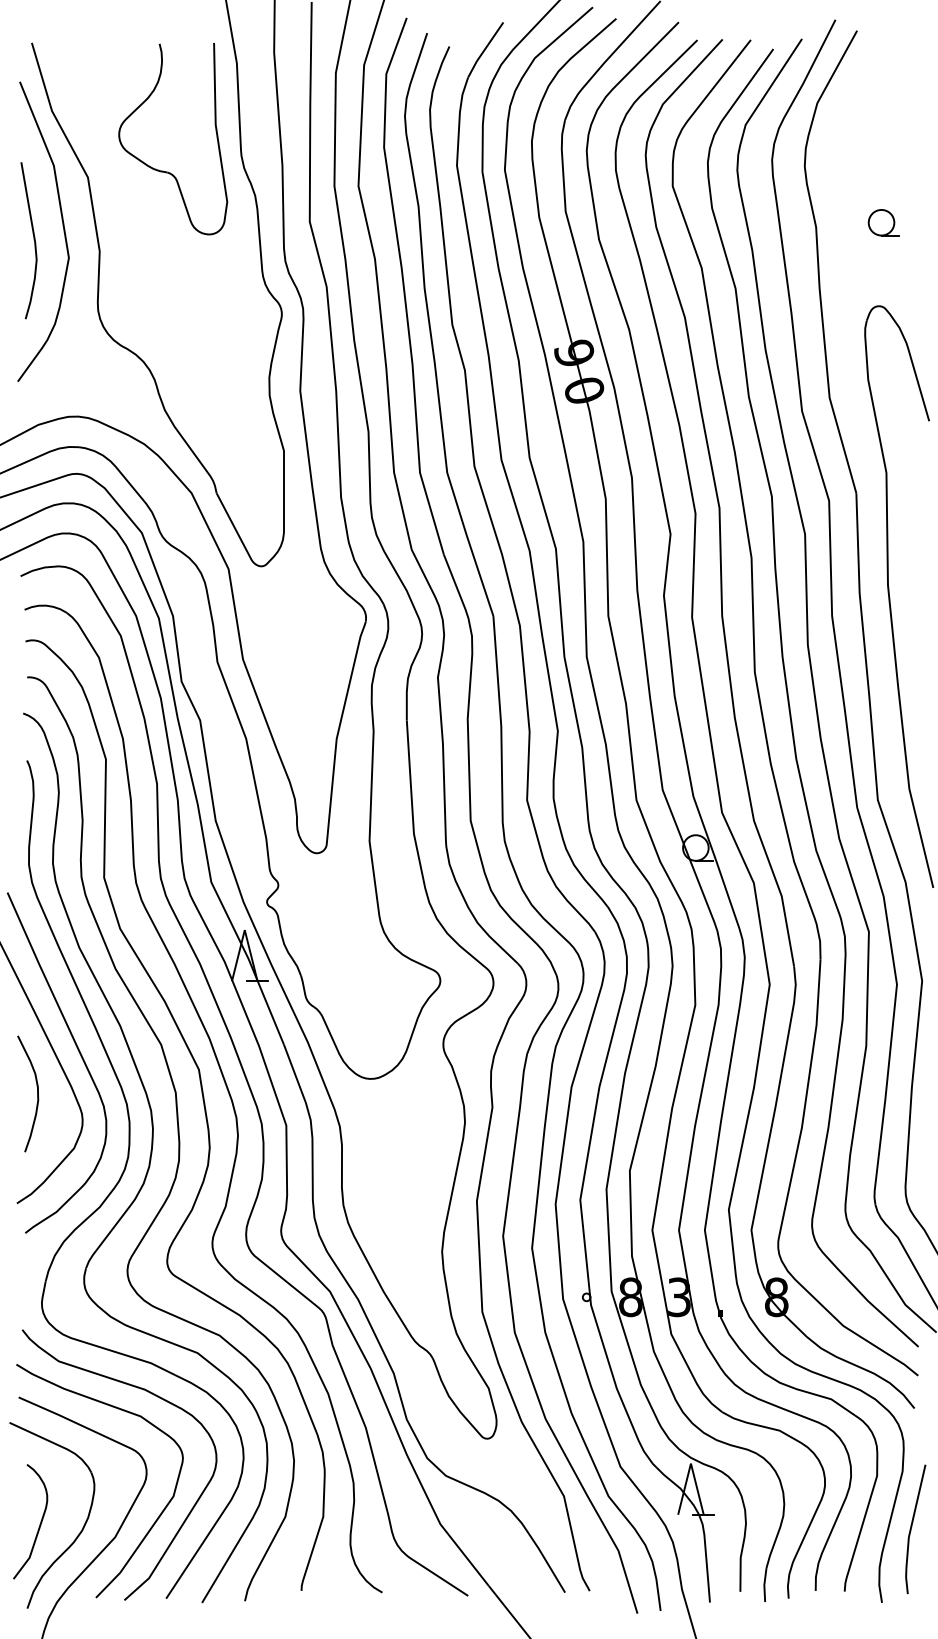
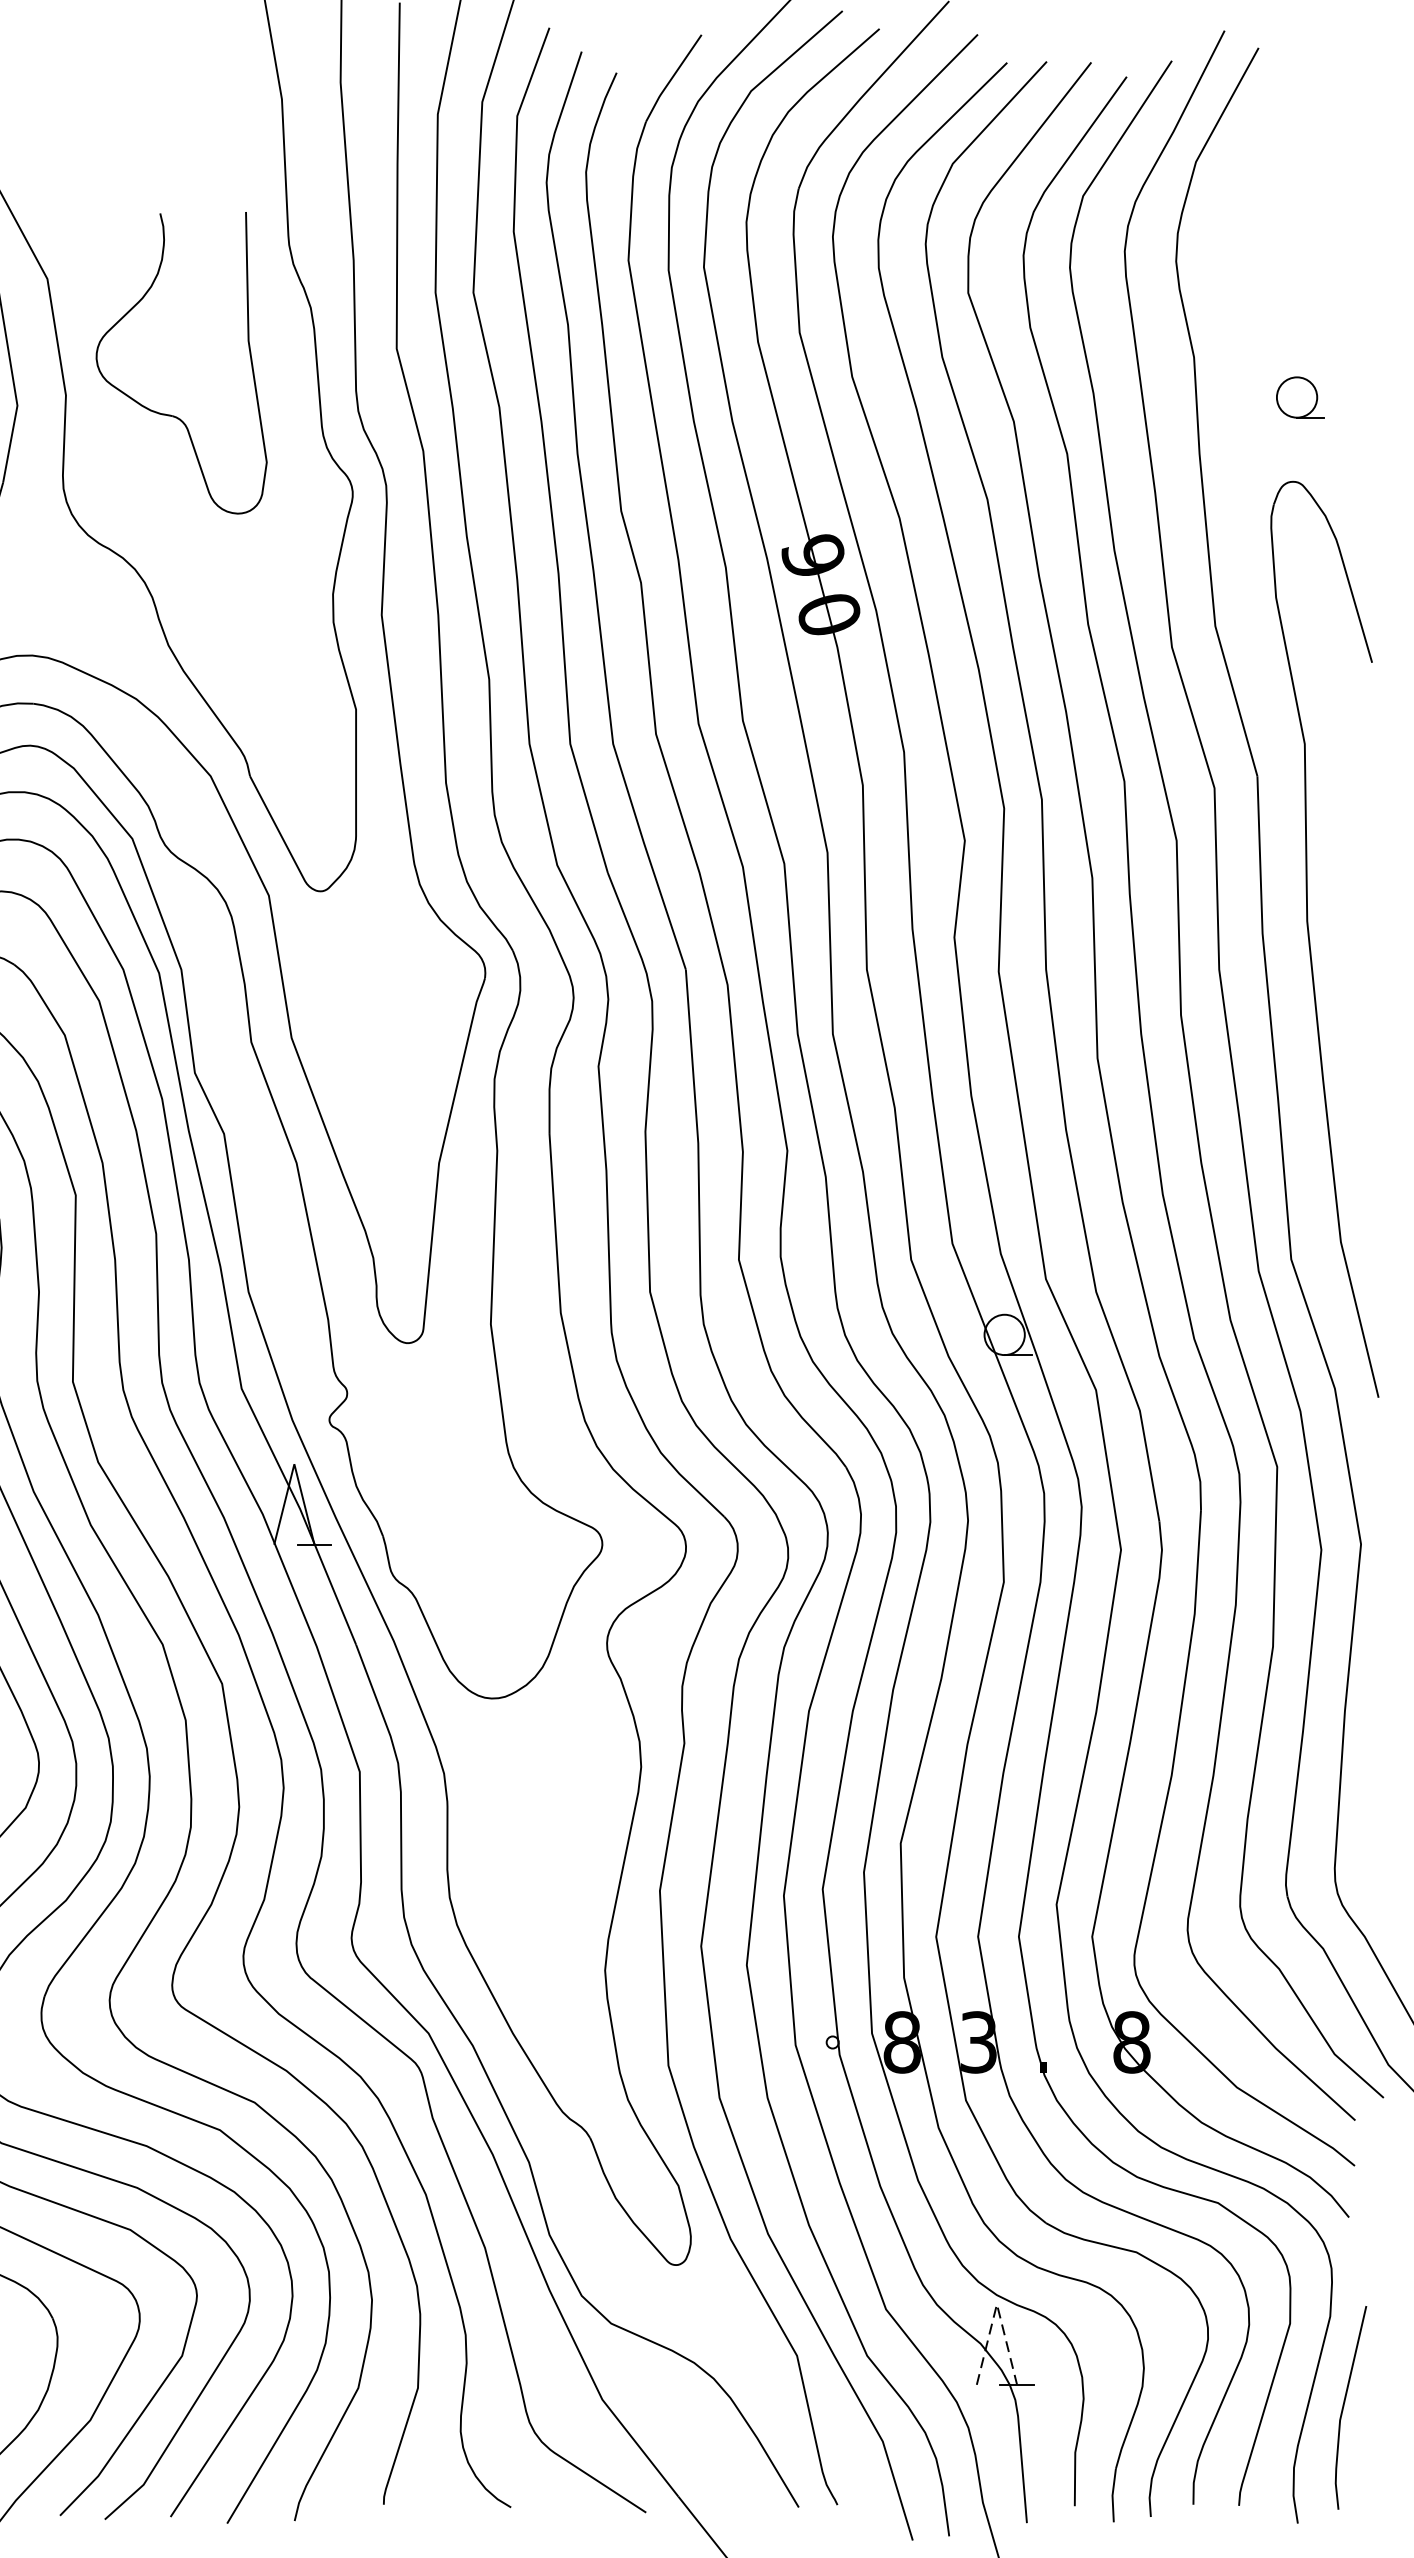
part: (167, 171) -> (172, 414), moved
part: (883, 222) -> (1300, 397), moved
line: (690, 1463) -> (996, 2304), solid -> dashed

